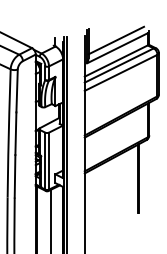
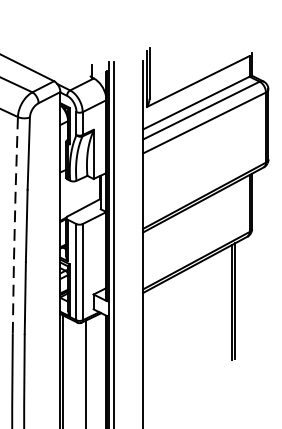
line: (116, 40) -> (196, 68), removed
line: (8, 133) -> (14, 225), solid -> dashed

